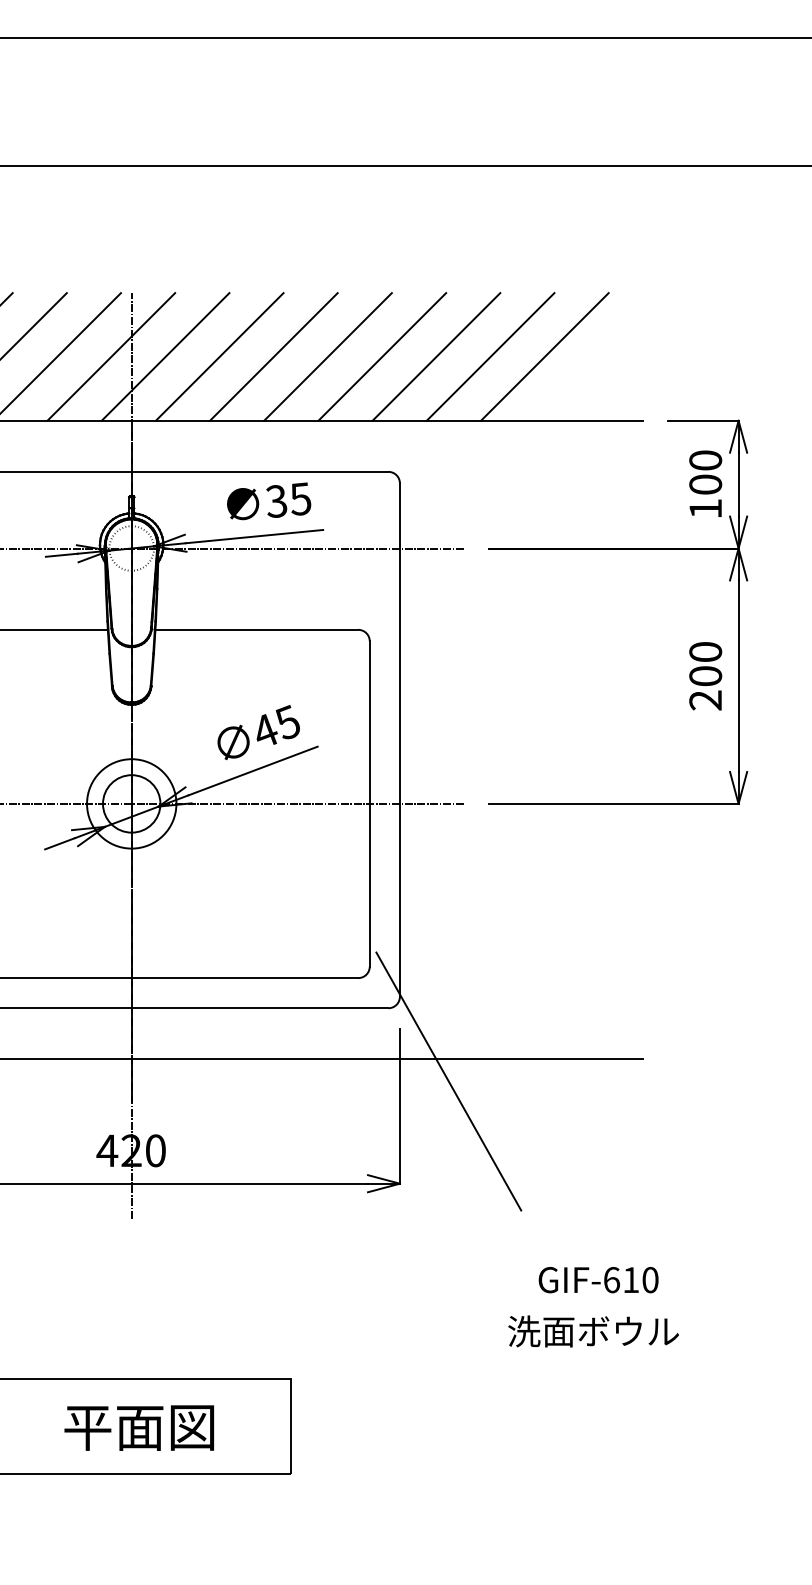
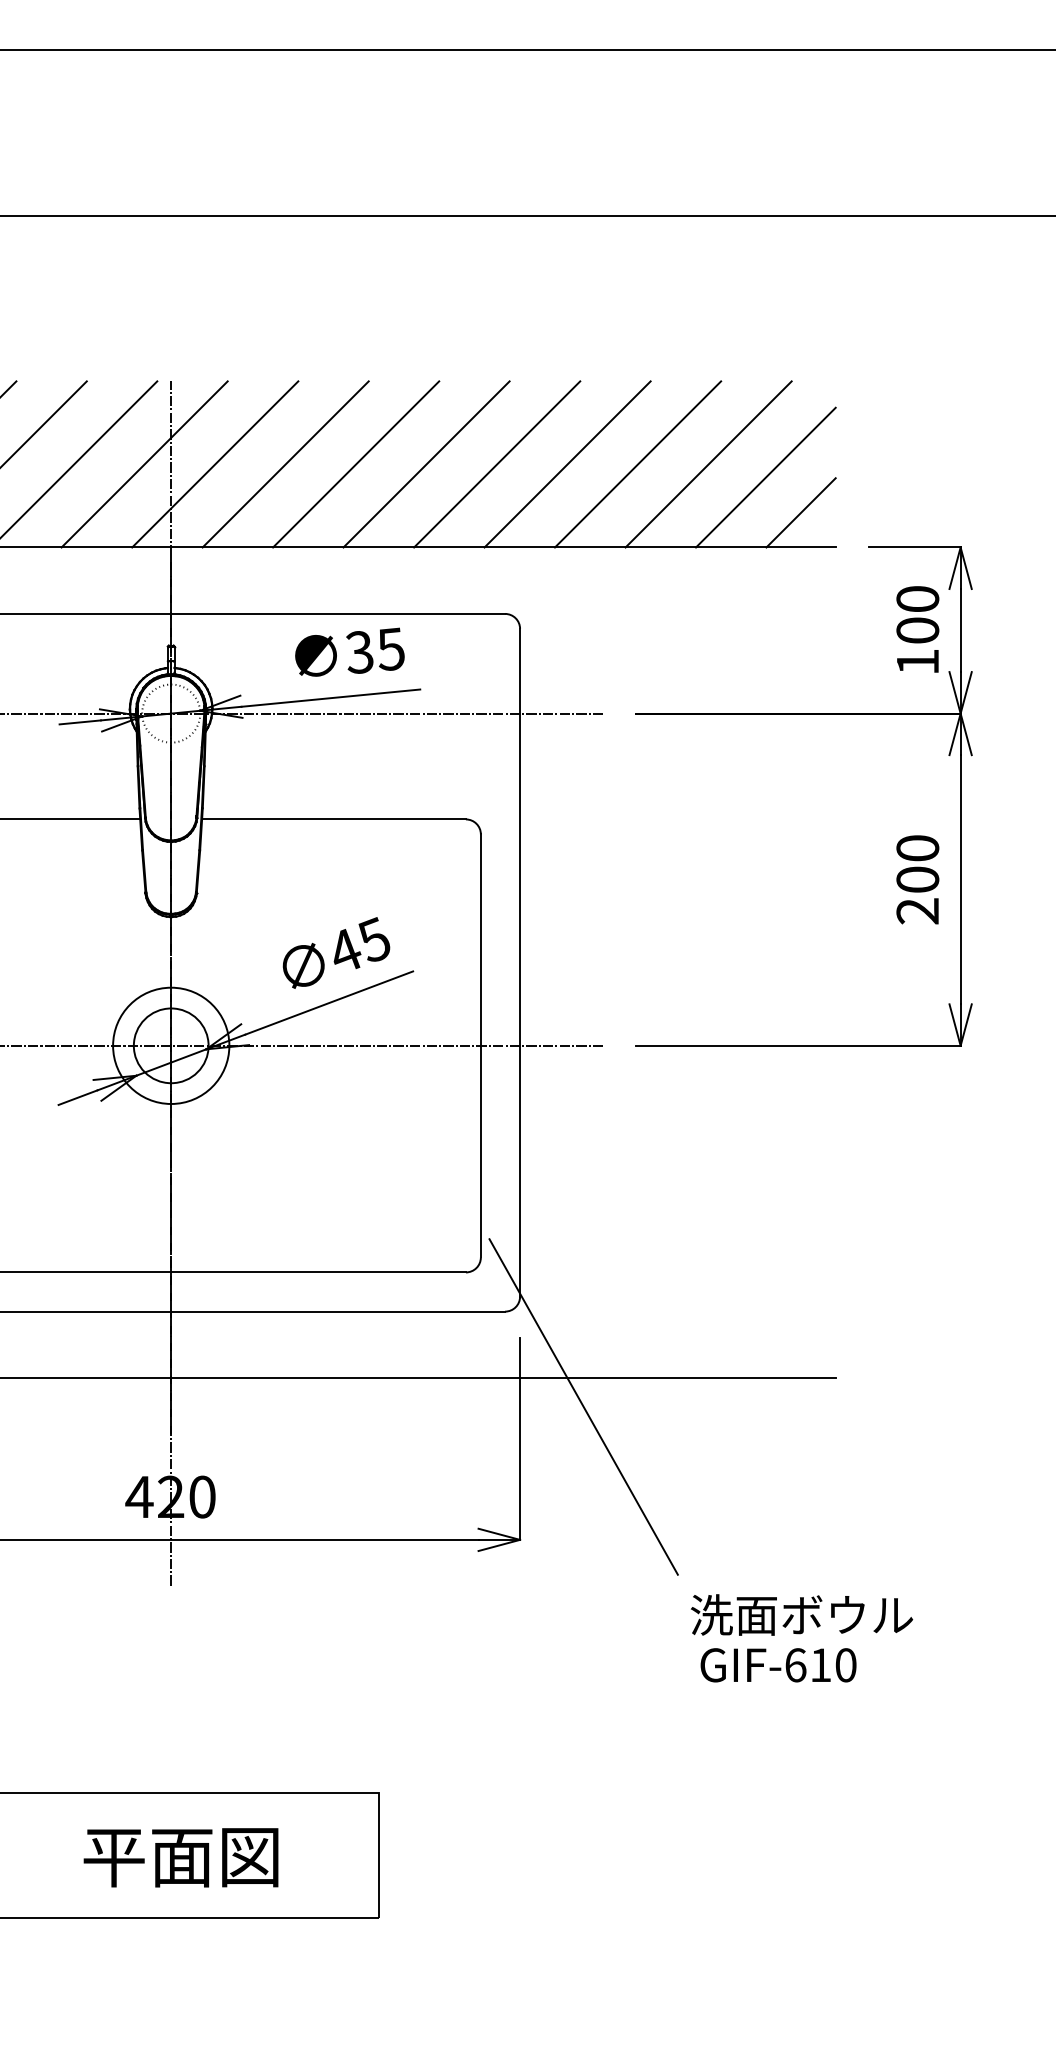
line: (588, 366) -> (765, 476), added
line: (615, 393) -> (800, 511), added
text: (593, 1331) -> (801, 1615), moved

